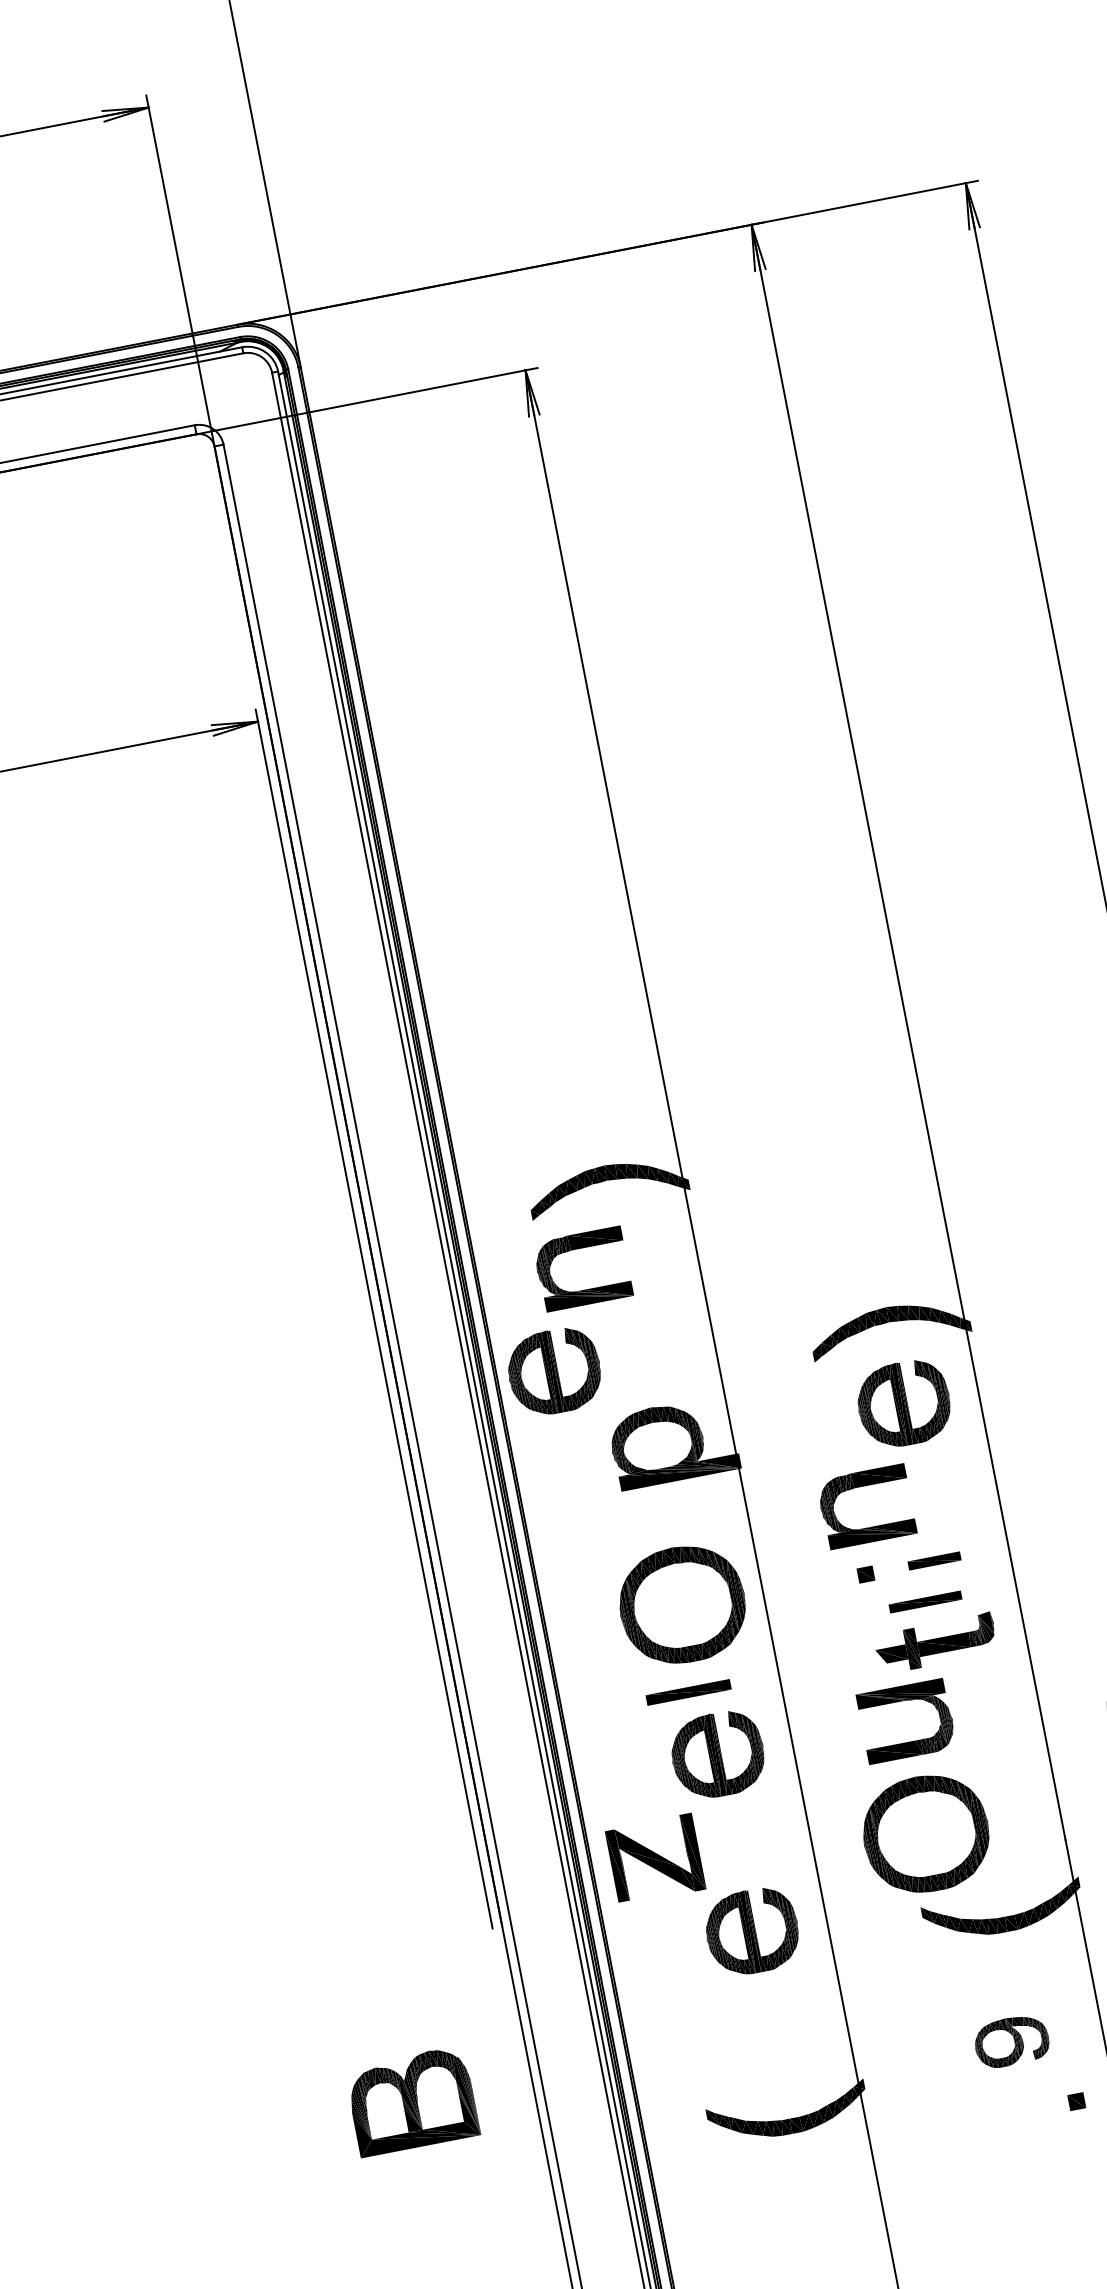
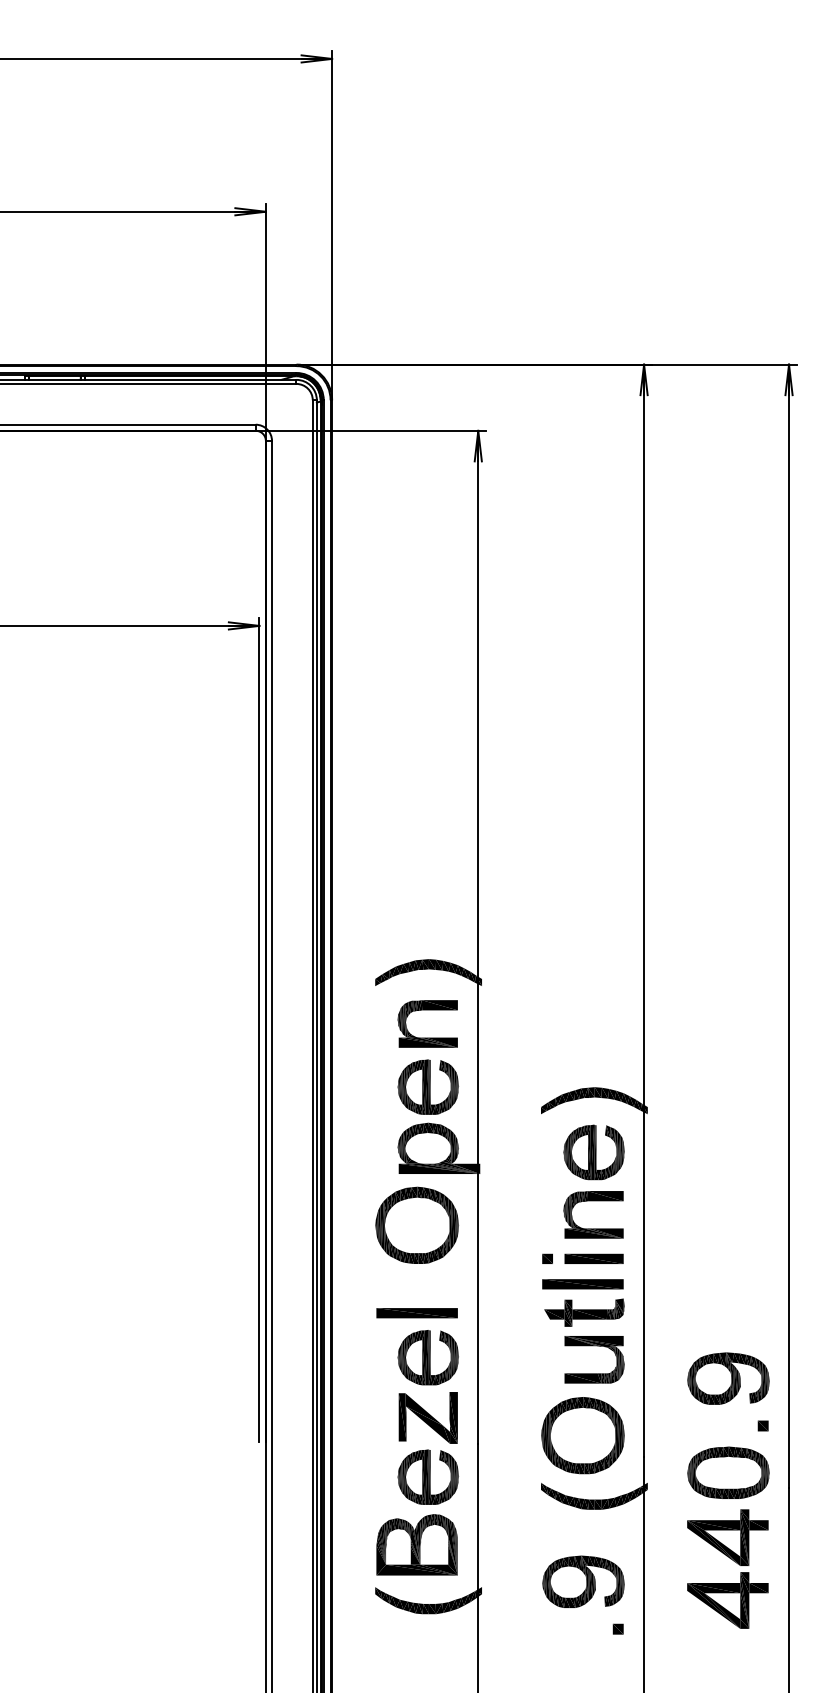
part: (578, 1249) -> (427, 1010), moved
part: (553, 1370) -> (427, 1086), moved
part: (862, 1487) -> (593, 1201), moved
part: (933, 1560) -> (593, 1258), size x1.67
part: (924, 1602) -> (582, 1284), size x1.67
part: (681, 1603) -> (416, 1224), moved
part: (687, 1692) -> (416, 1313), size x1.43
part: (902, 1701) -> (594, 1346), moved
part: (925, 1833) -> (582, 1435), moved
part: (654, 1858) -> (427, 1417), moved
part: (1011, 2041) -> (583, 1581), size x1.67
part: (411, 2101) -> (416, 1544), moved

